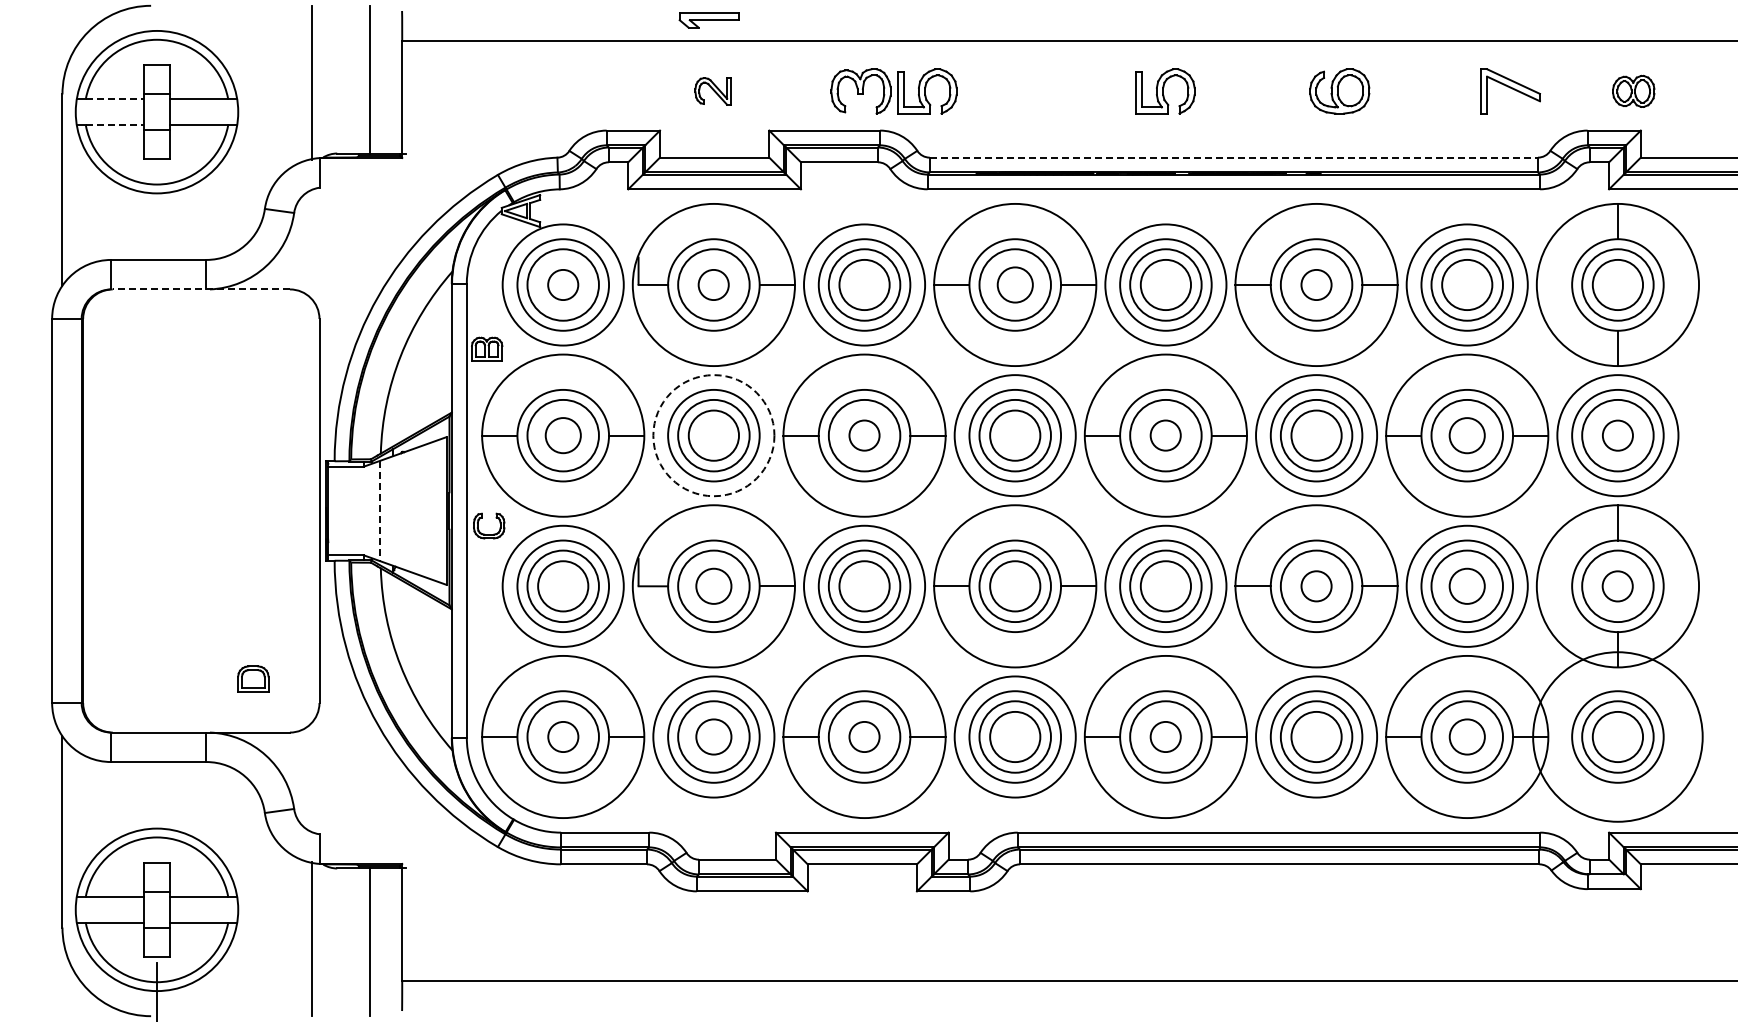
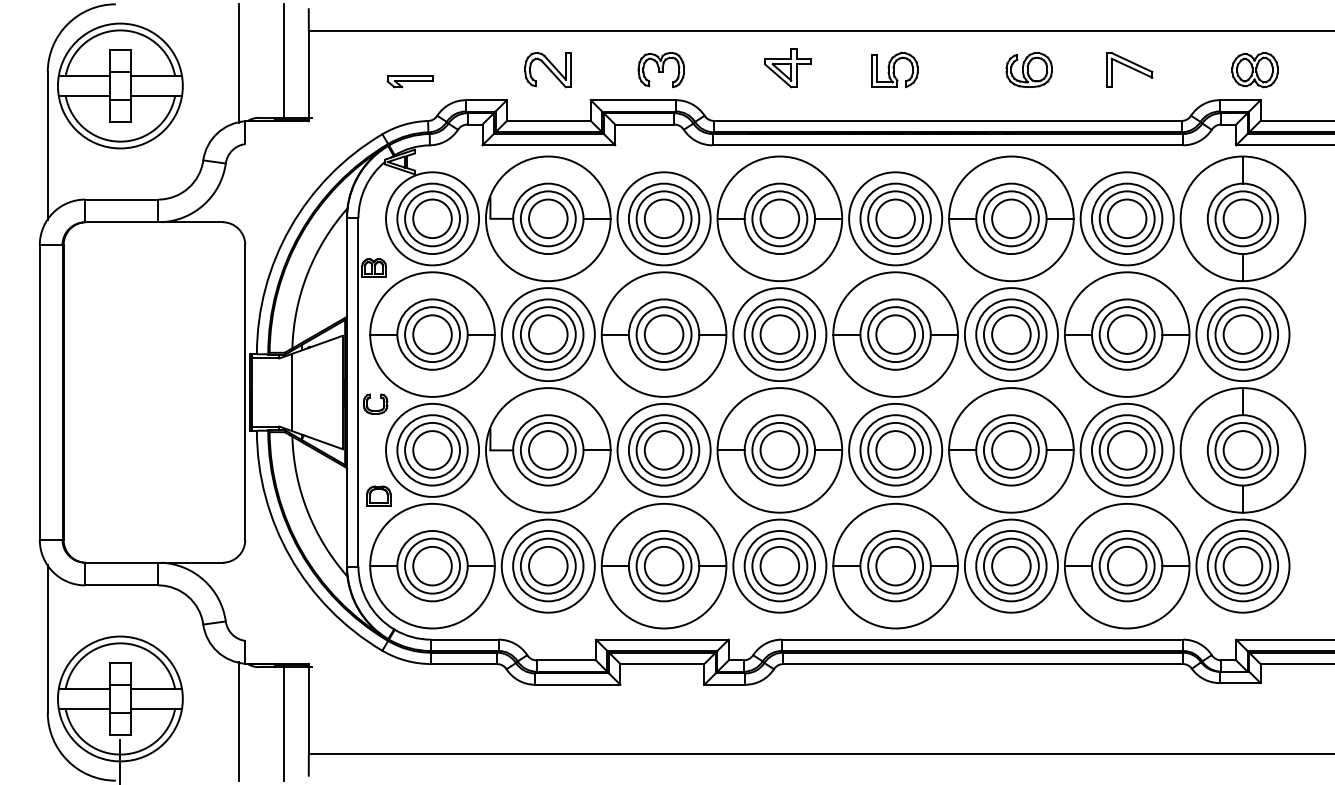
part: (708, 20) -> (409, 81), moved
part: (1025, 88) -> (787, 67), added
part: (712, 91) -> (547, 70), size x1.67
part: (927, 91) -> (712, 70), removed
part: (1510, 91) -> (1129, 70), moved
part: (1633, 91) -> (1254, 70), size x1.43
line: (114, 98) -> (87, 75), dashed -> solid
line: (114, 125) -> (87, 96), dashed -> solid
line: (1234, 157) -> (948, 120), dashed -> solid
circle: (563, 284) -> (432, 218), size x1.67
circle: (713, 284) -> (548, 218), size x1.67
circle: (1015, 284) -> (780, 218), size x1.43
circle: (1316, 284) -> (1011, 218), size x1.67
line: (201, 289) -> (154, 222), dashed -> solid
circle: (563, 435) -> (432, 334), size x1.43
circle: (713, 435) -> (548, 334), dashed -> solid
circle: (864, 435) -> (664, 334), size x1.67
circle: (1165, 435) -> (895, 334), size x1.67
circle: (1467, 435) -> (1127, 334), size x1.43
circle: (1617, 435) -> (1242, 334), size x1.67
line: (380, 511) -> (292, 392), dashed -> solid
circle: (713, 586) -> (548, 450), size x1.43
circle: (1316, 586) -> (1011, 450), size x1.67
circle: (1467, 586) -> (1127, 450), size x1.43
circle: (1617, 586) -> (1242, 450), size x1.67
part: (253, 678) -> (378, 495), moved
circle: (563, 736) -> (432, 565), size x1.67
circle: (713, 736) -> (548, 565), size x1.43
circle: (864, 736) -> (664, 565), size x1.67
circle: (1165, 736) -> (895, 565), size x1.67
circle: (1467, 736) -> (1127, 565), size x1.43
circle: (1617, 736) -> (1242, 565), size x0.71

